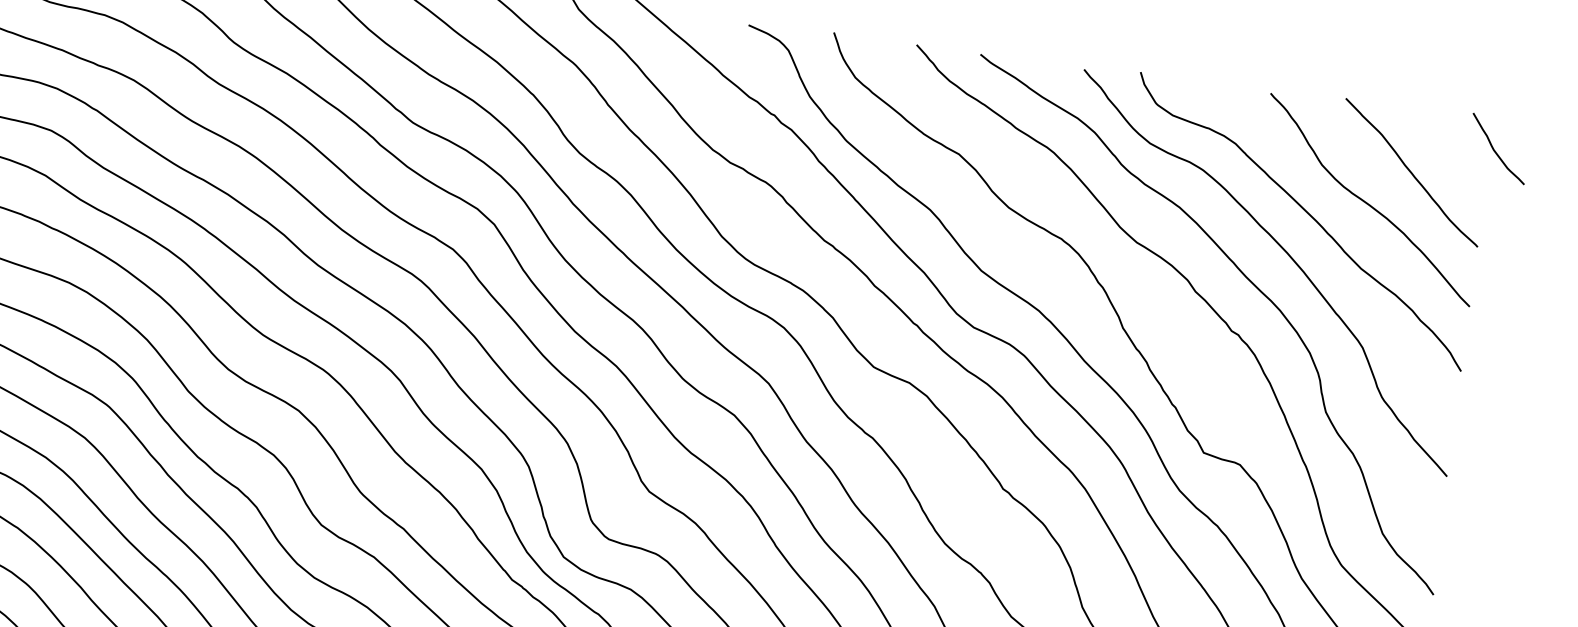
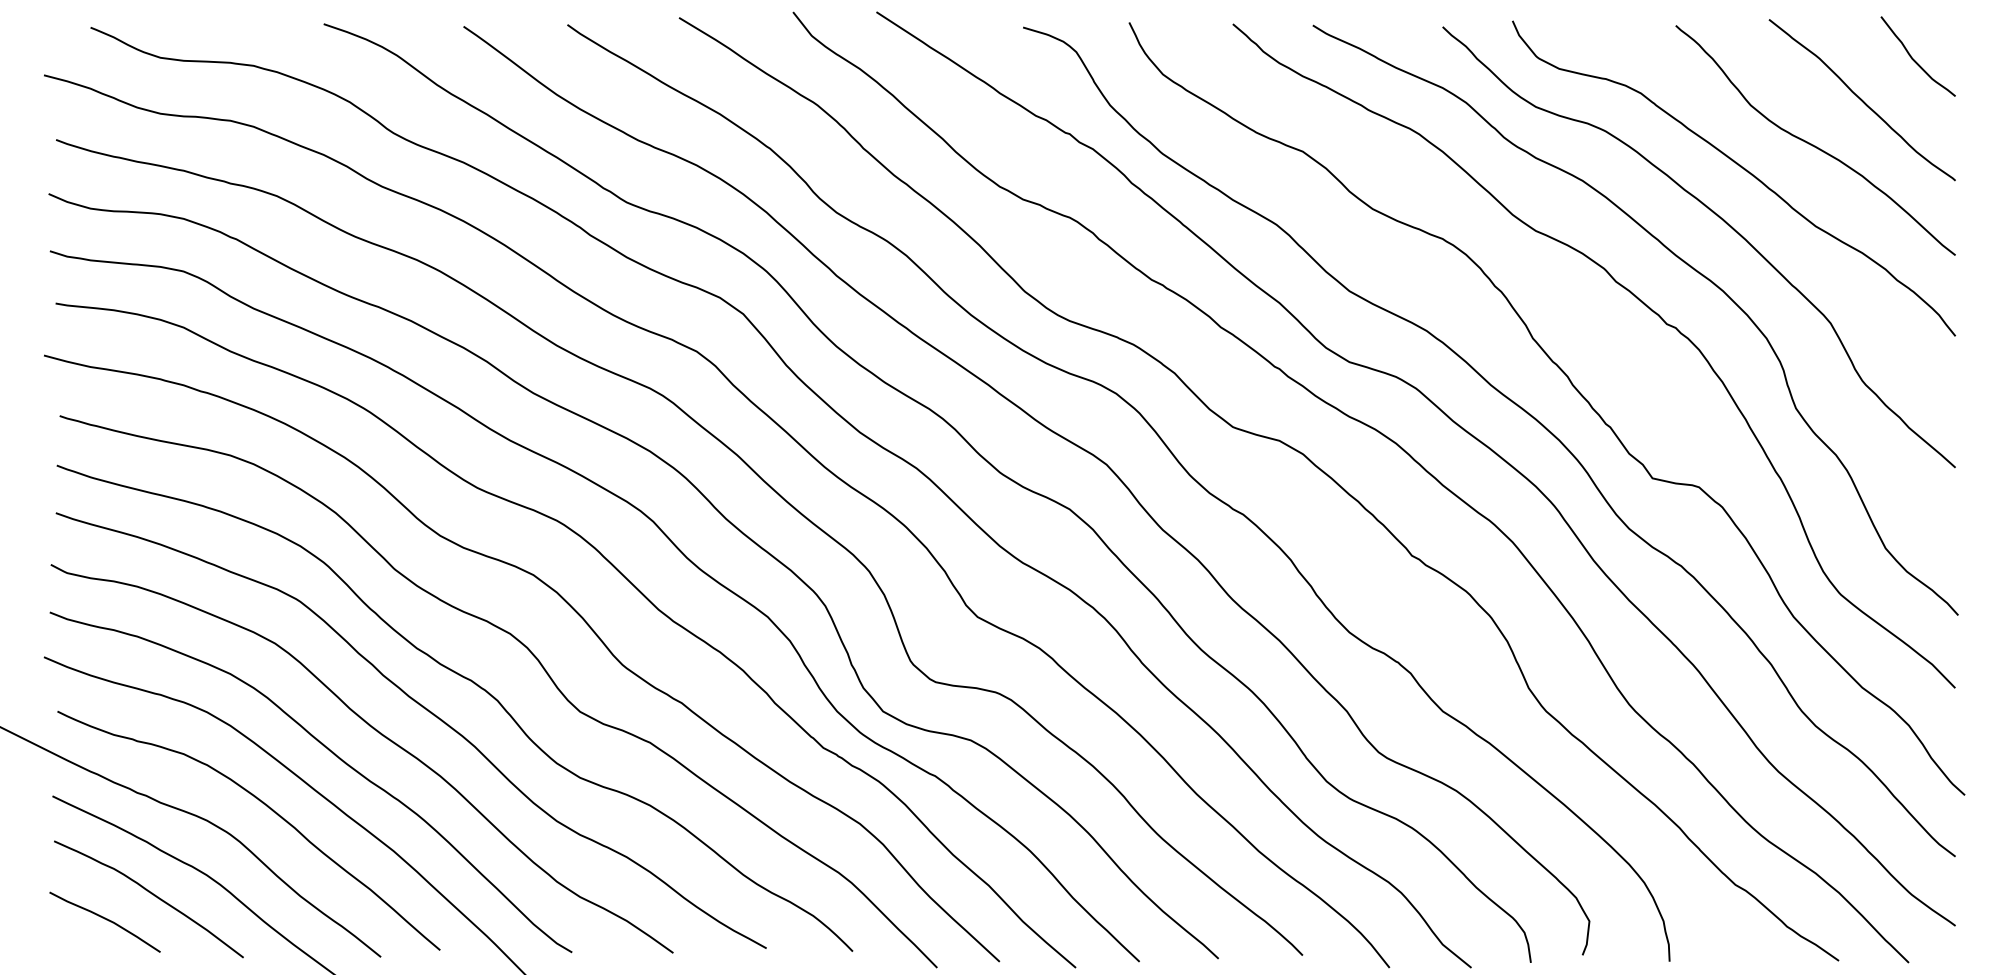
curve: (1495, 150) -> (1914, 59), moved

